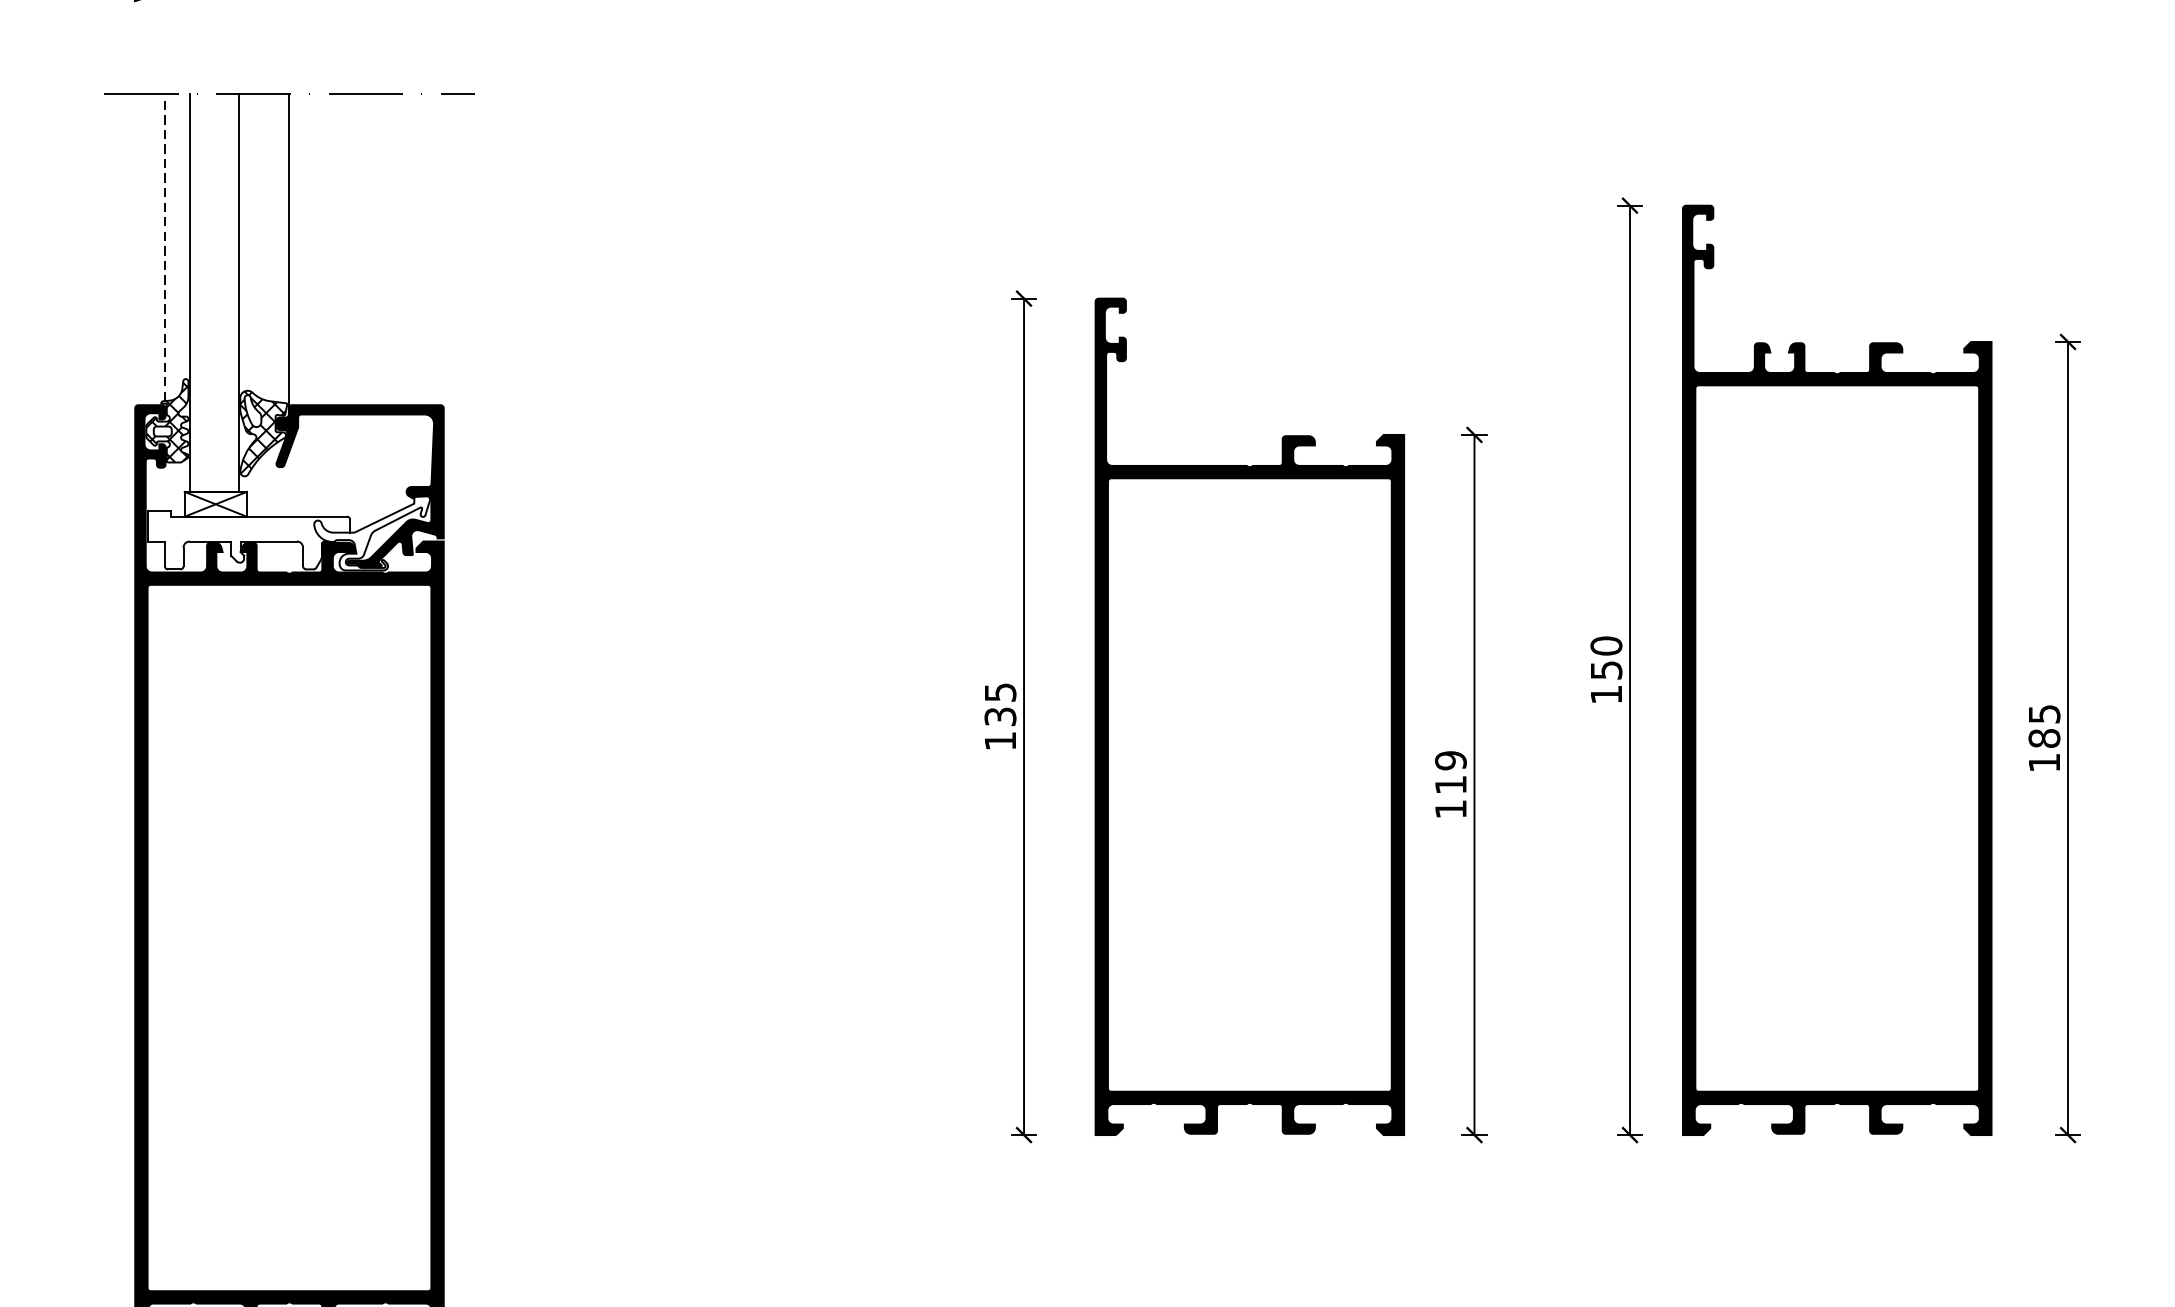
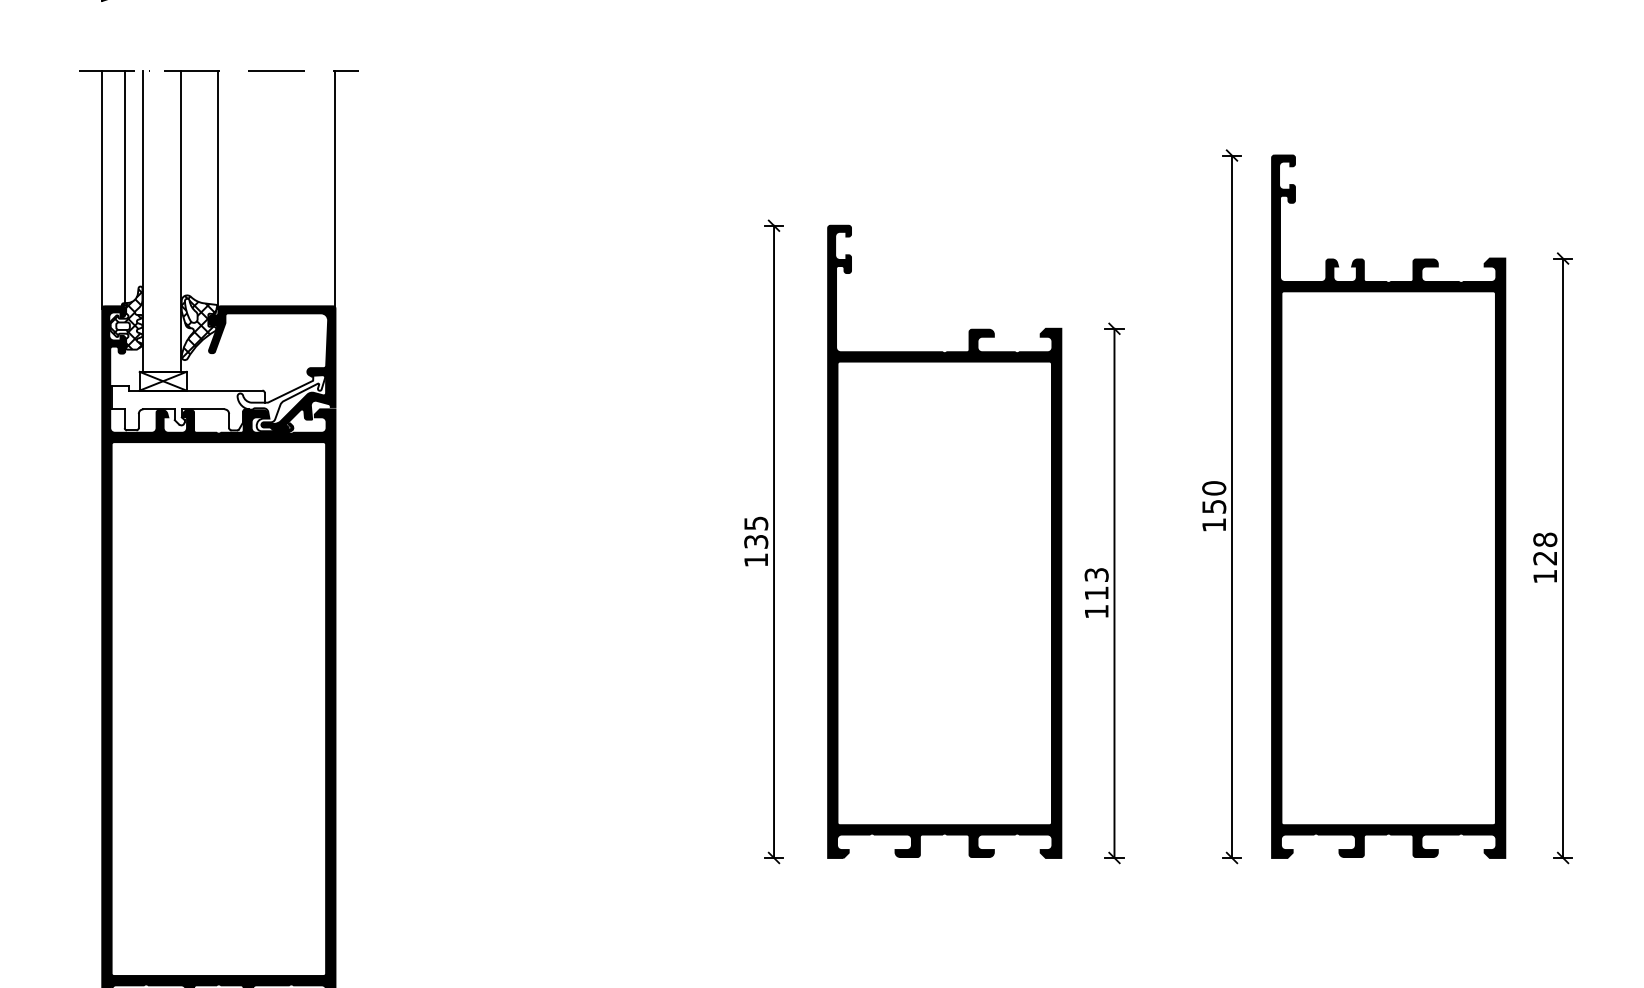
line: (164, 247) -> (124, 187), dashed -> solid
line: (135, 250) -> (102, 189), added
line: (443, 250) -> (335, 189), added
text: (2044, 725) -> (1545, 548), 185 -> 128
text: (1450, 760) -> (1096, 574), 119 -> 113

